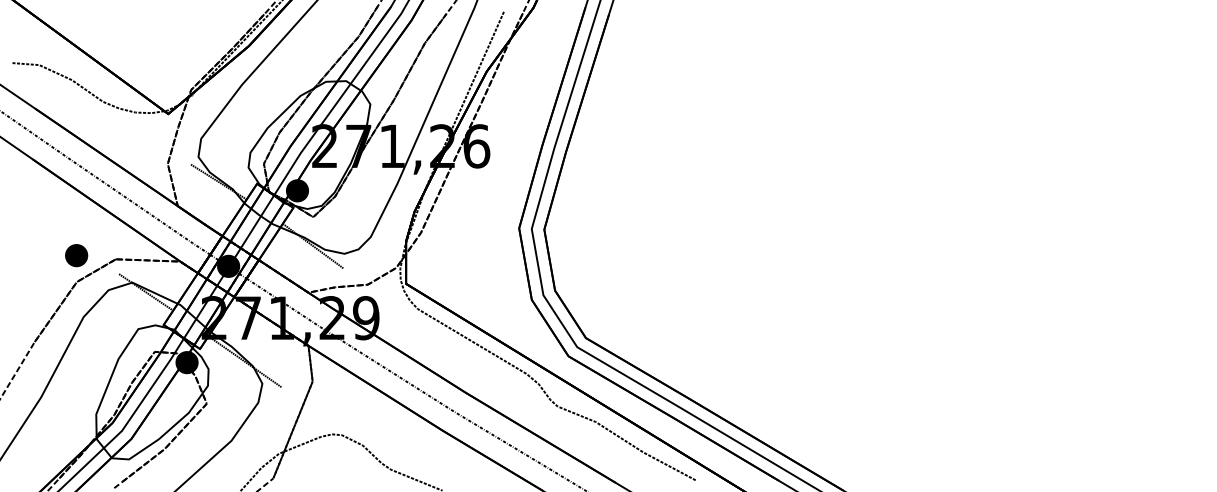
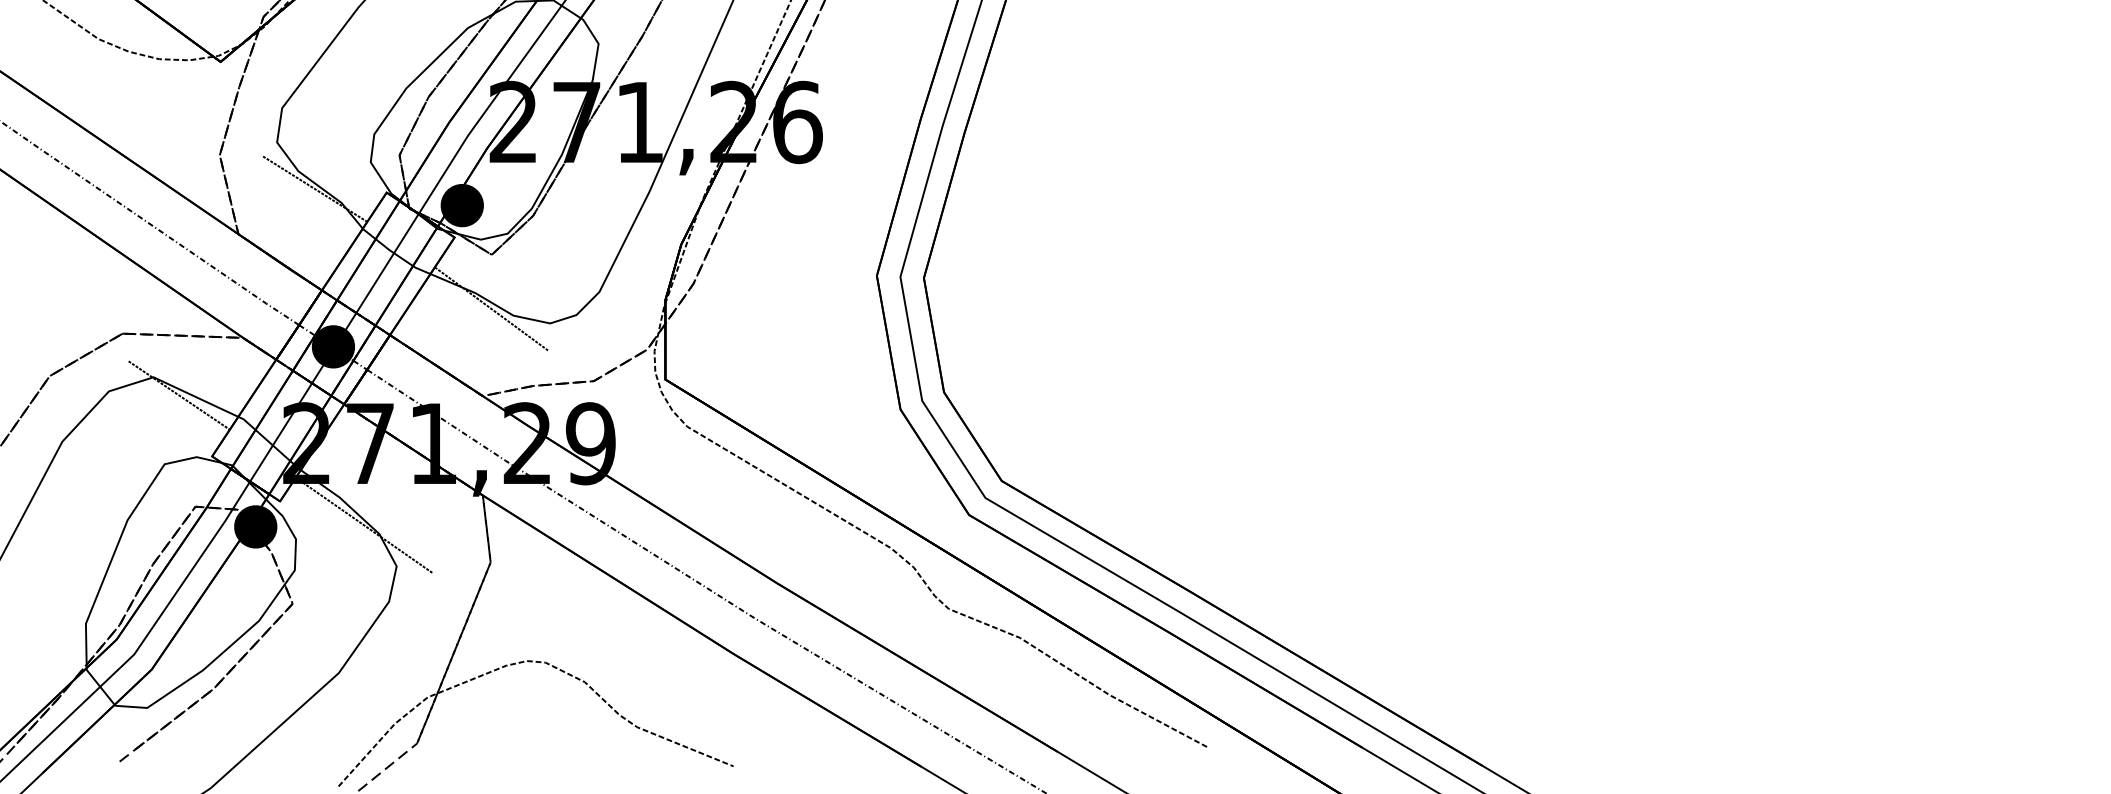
part: (76, 255) -> (48, 326), removed

